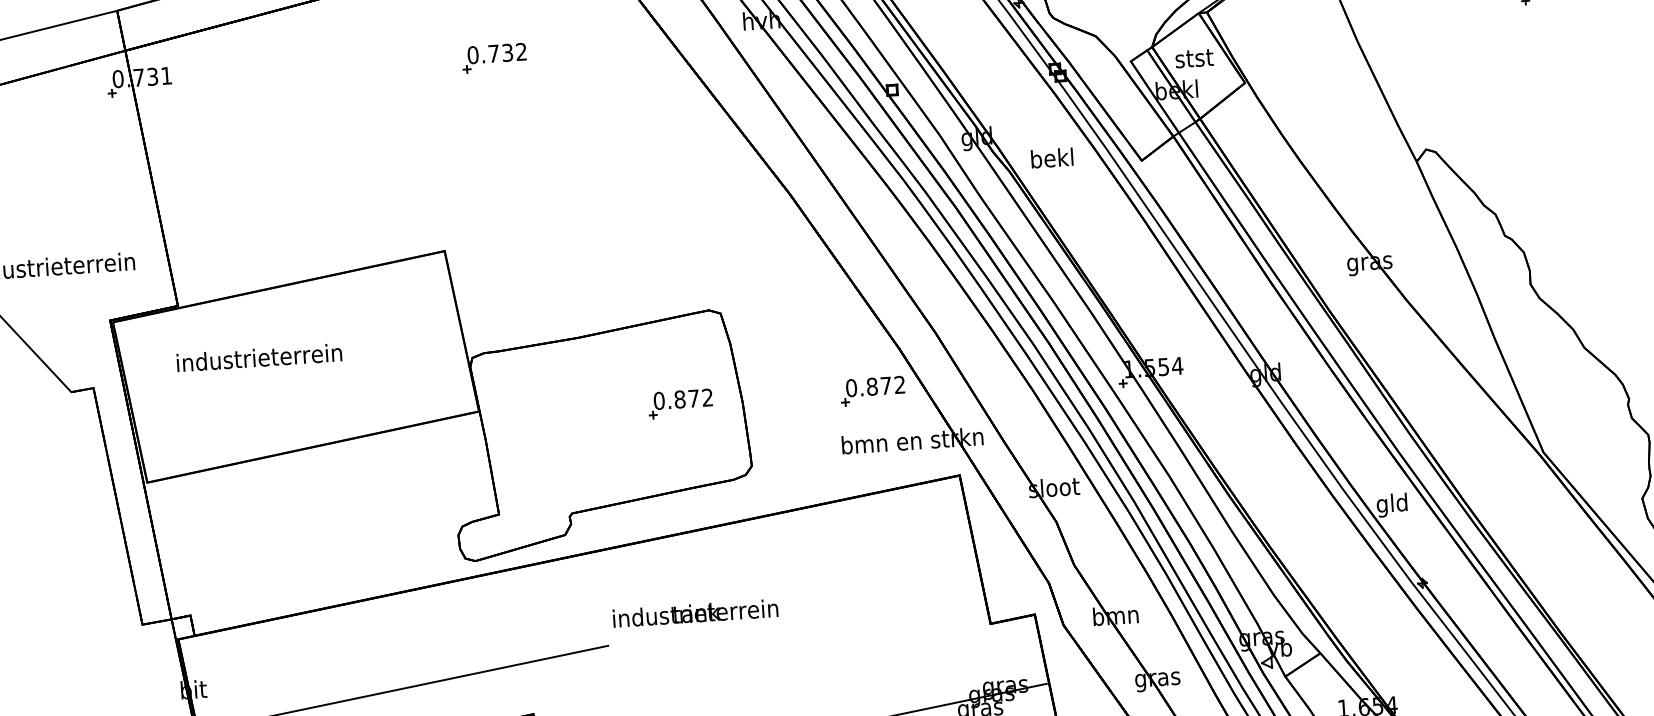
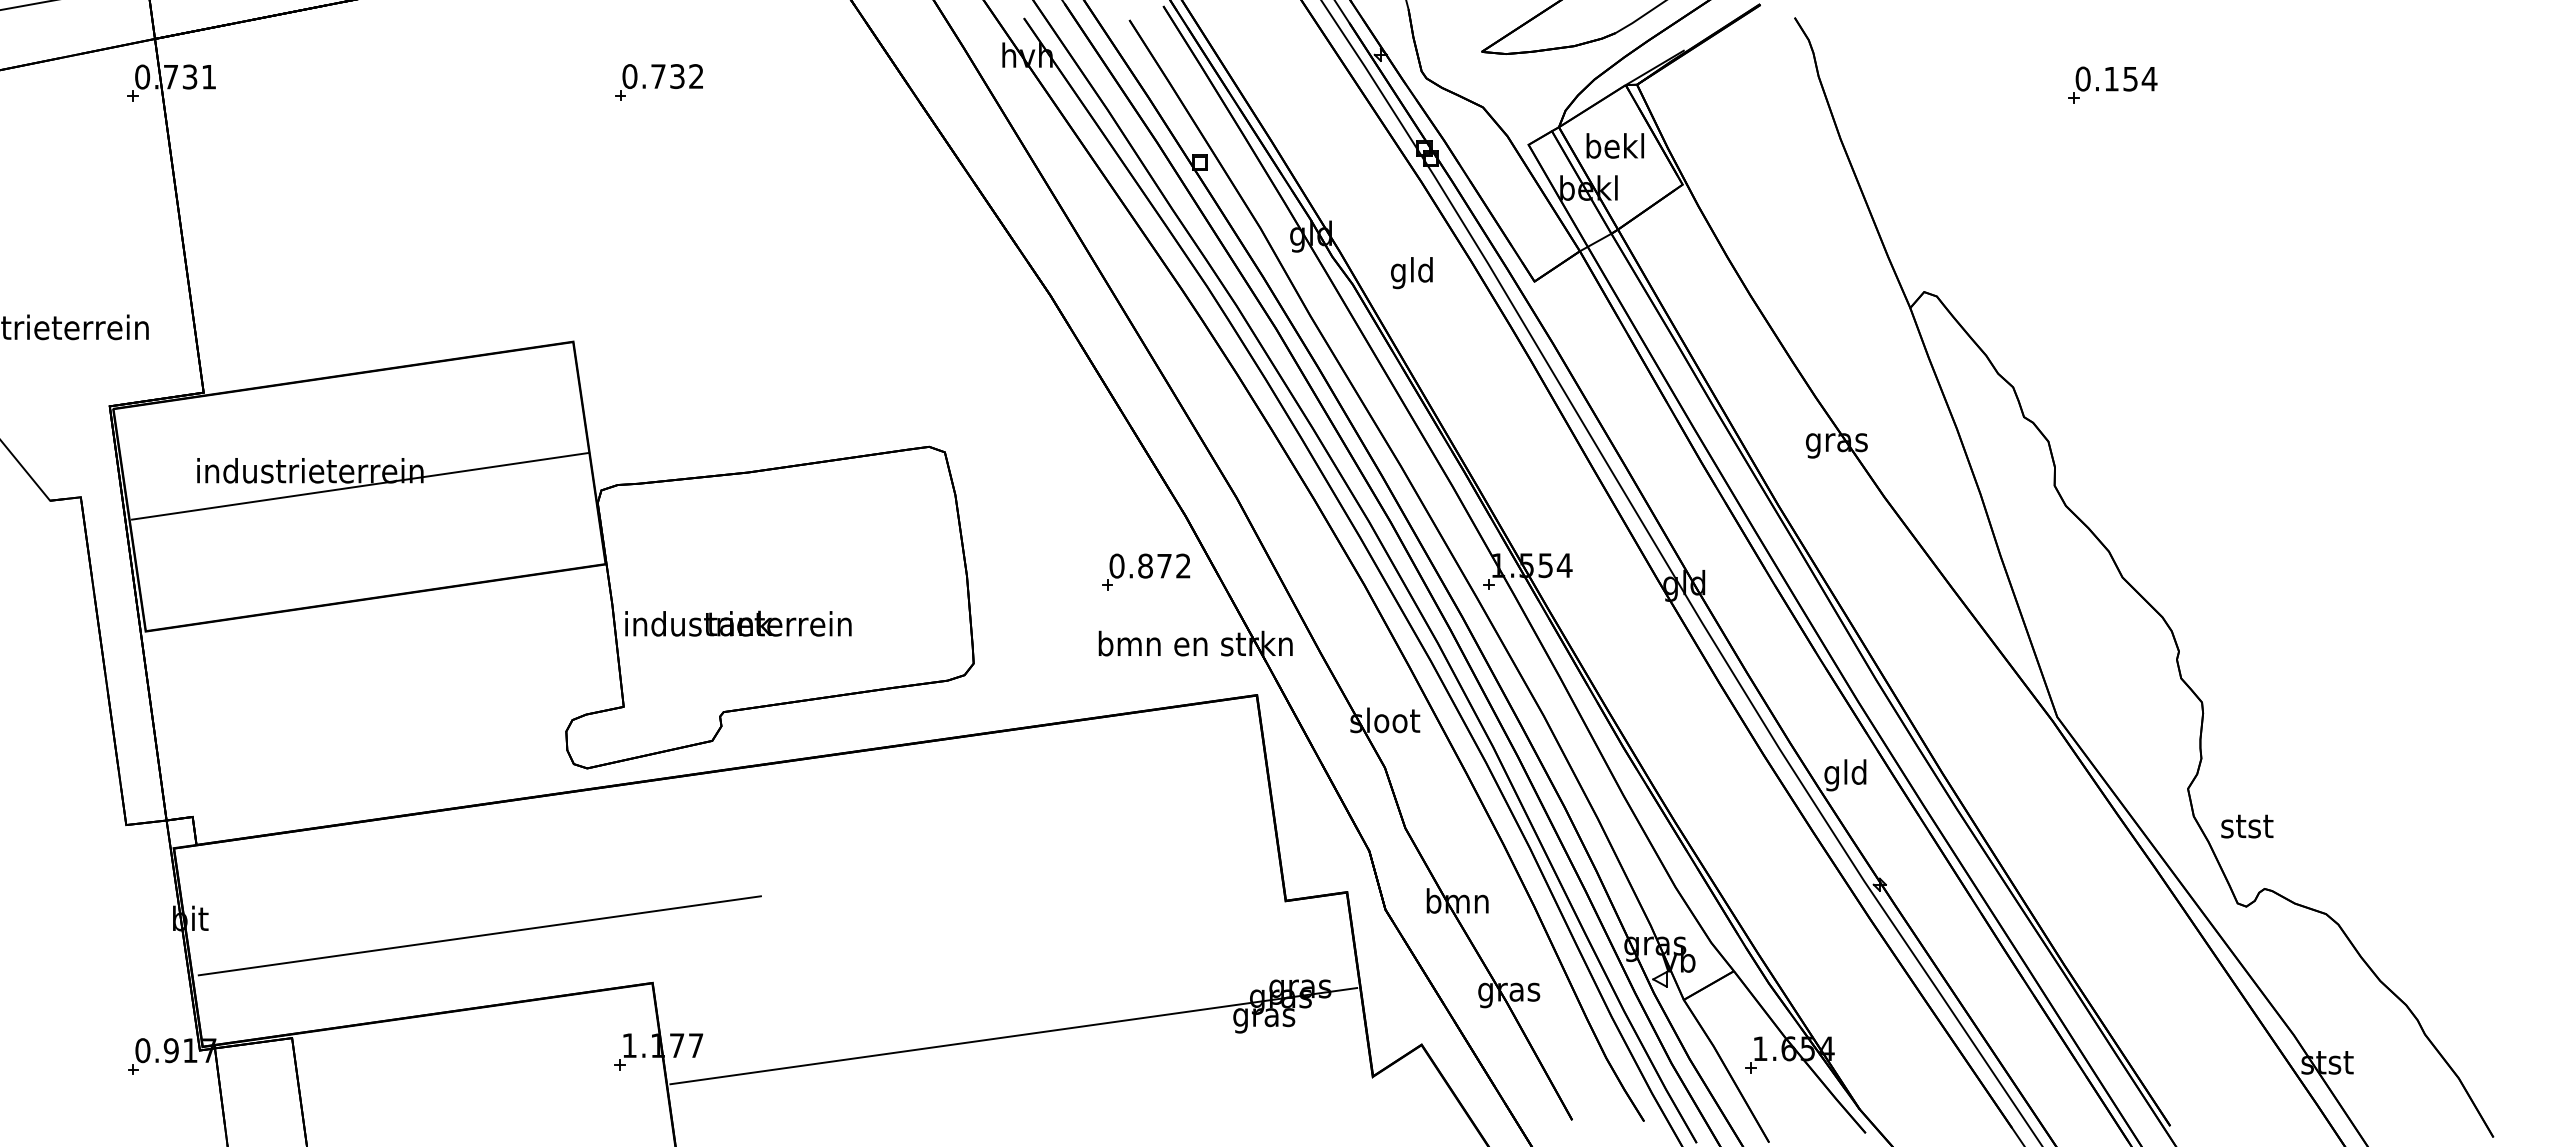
text: (1193, 57) -> (1614, 145), stst -> bekl
text: (1051, 160) -> (1411, 273), bekl -> gld
line: (296, 366) -> (360, 486), added
part: (680, 403) -> (882, 571), removed
text: (695, 613) -> (738, 623), moved

